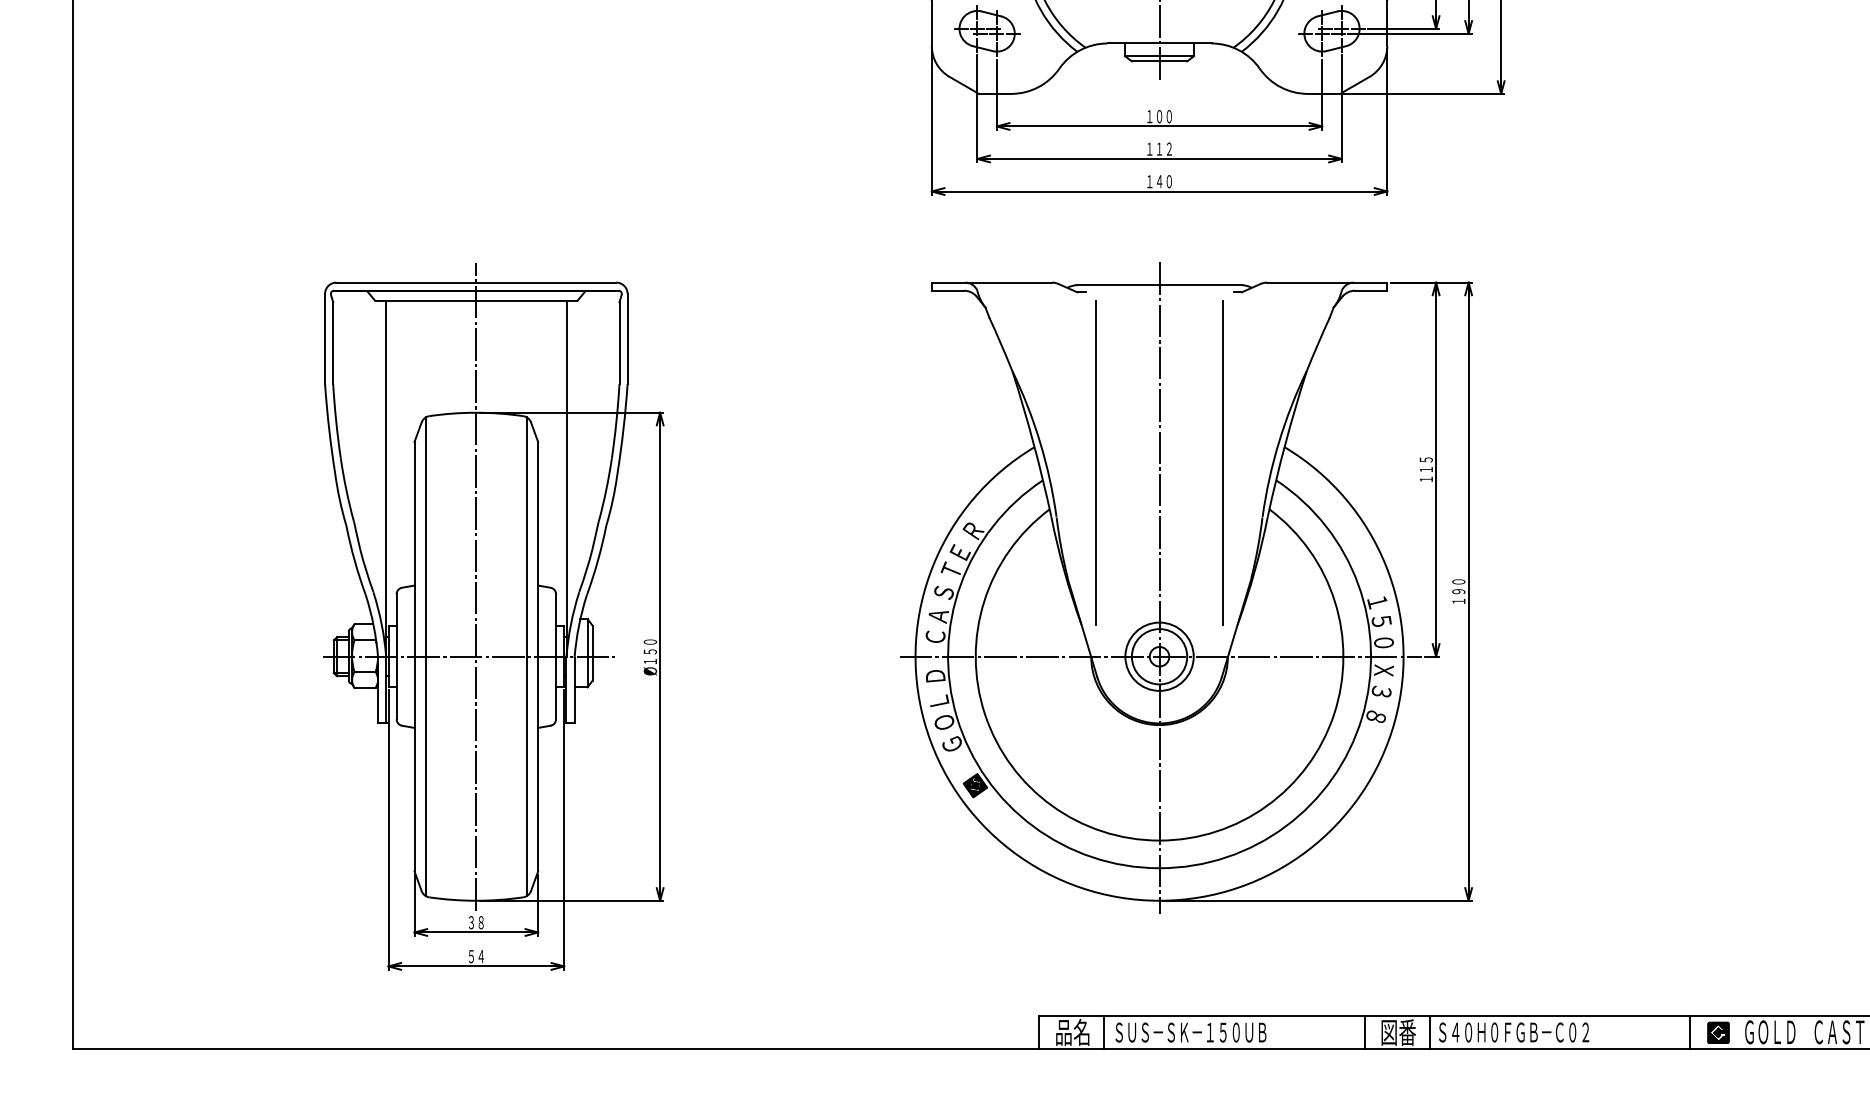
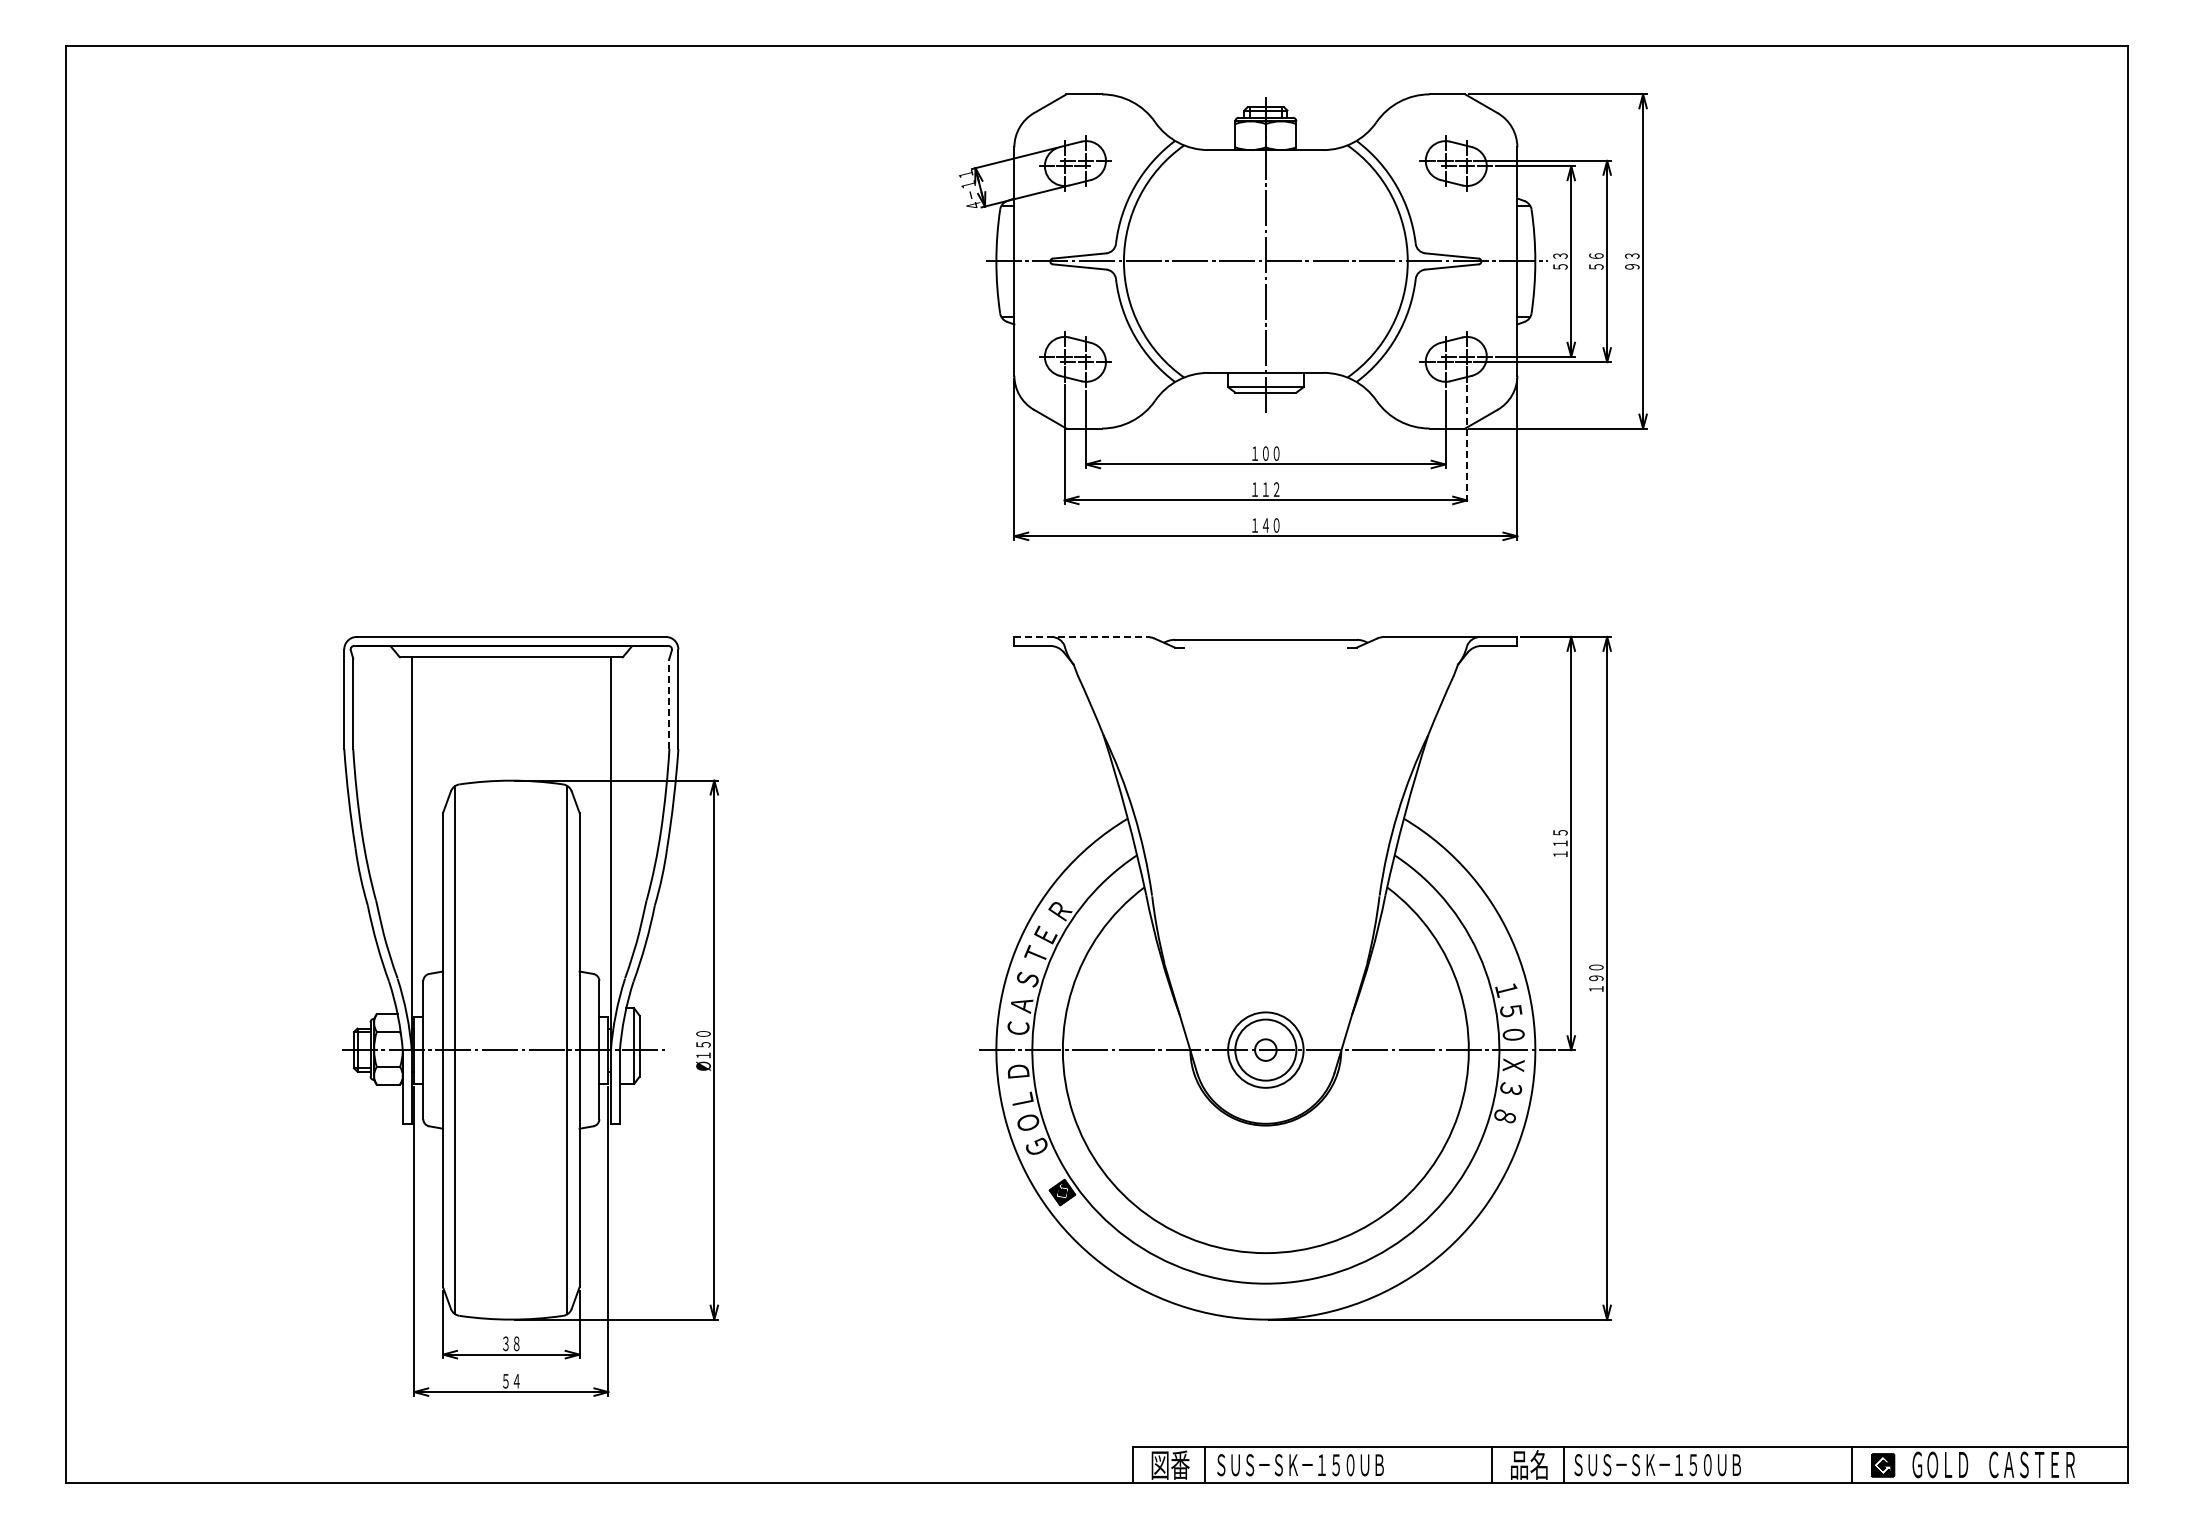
line: (1342, 109) -> (1467, 445), solid -> dashed
line: (992, 282) -> (1081, 636), solid -> dashed
line: (619, 342) -> (669, 703), solid -> dashed
line: (1095, 462) -> (1195, 835), removed
line: (1222, 462) -> (1335, 835), removed
line: (476, 586) -> (511, 972), removed
line: (1159, 588) -> (1265, 974), removed
text: (1073, 1031) -> (1170, 1464), 品名 -> 図番
text: (1398, 1031) -> (1529, 1464), 図番 -> 品名
text: (1520, 1032) -> (1664, 1465), Ｓ４０Ｈ０ＦＧＢ－Ｃ０２ -> ＳＵＳ－ＳＫ－１５０ＵＢ

